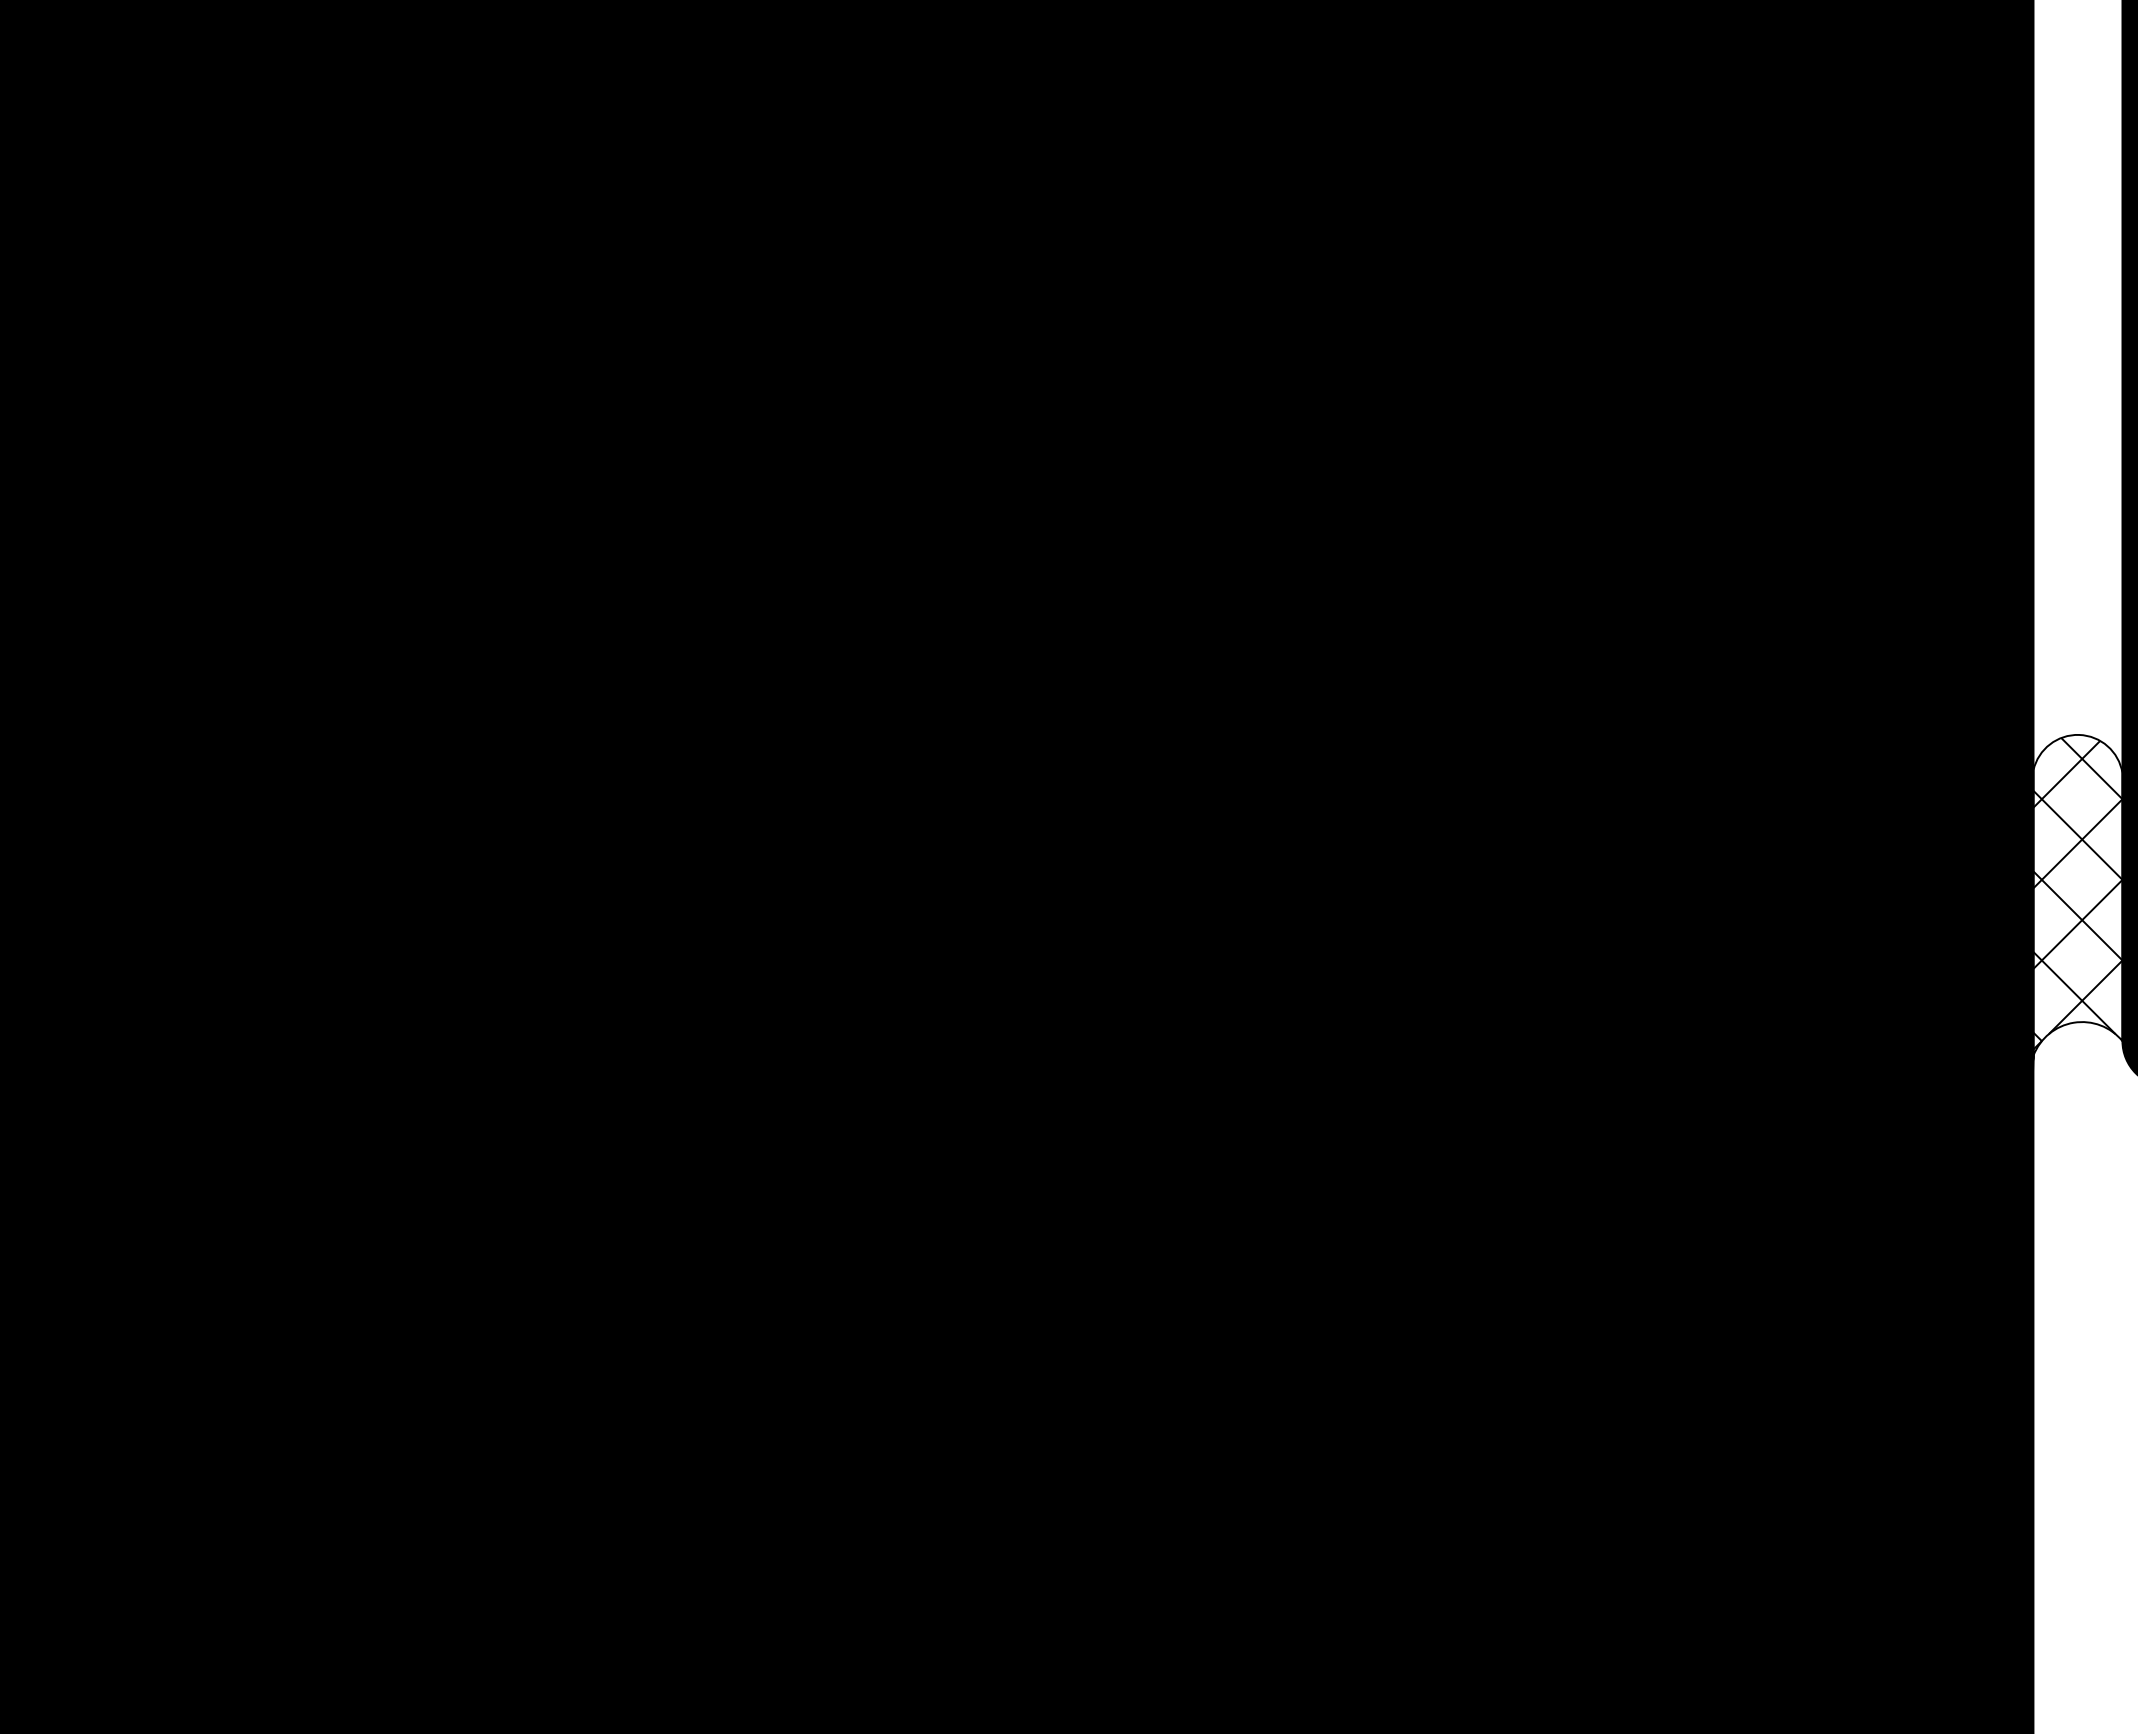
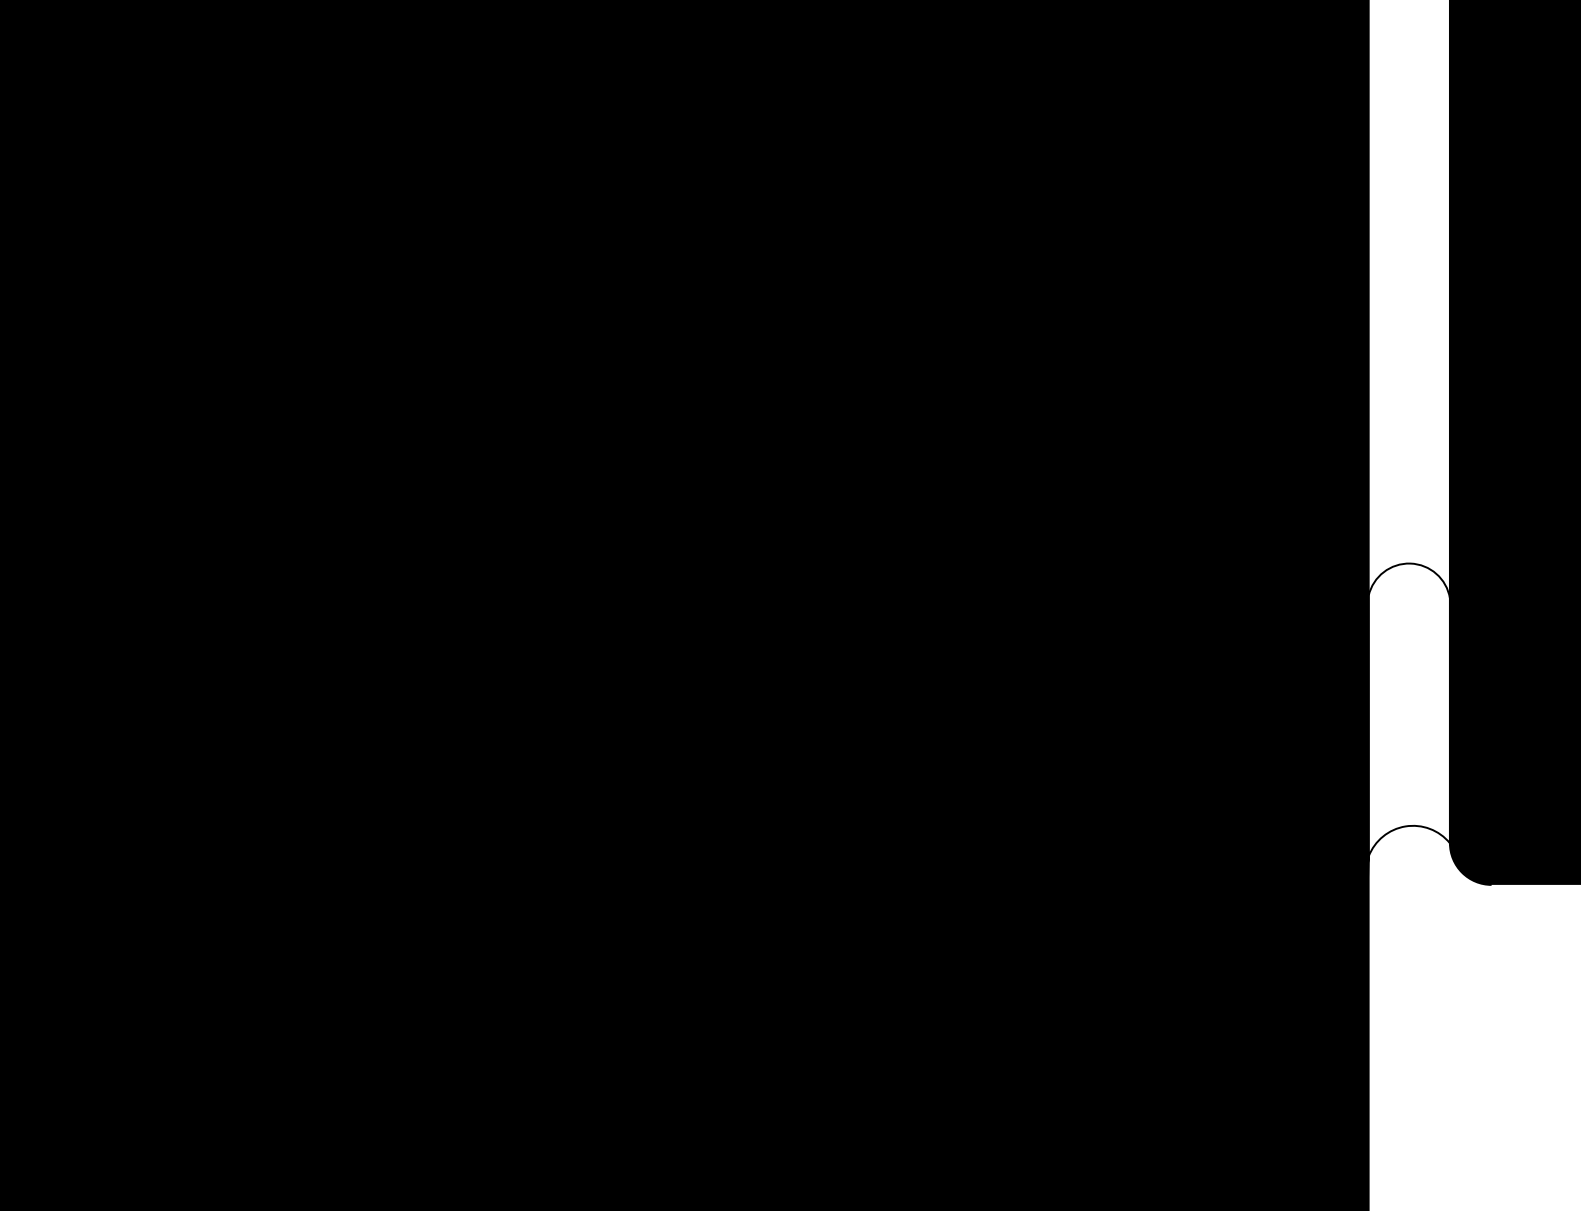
hatch: (2077, 893) -> (1408, 708), removed

